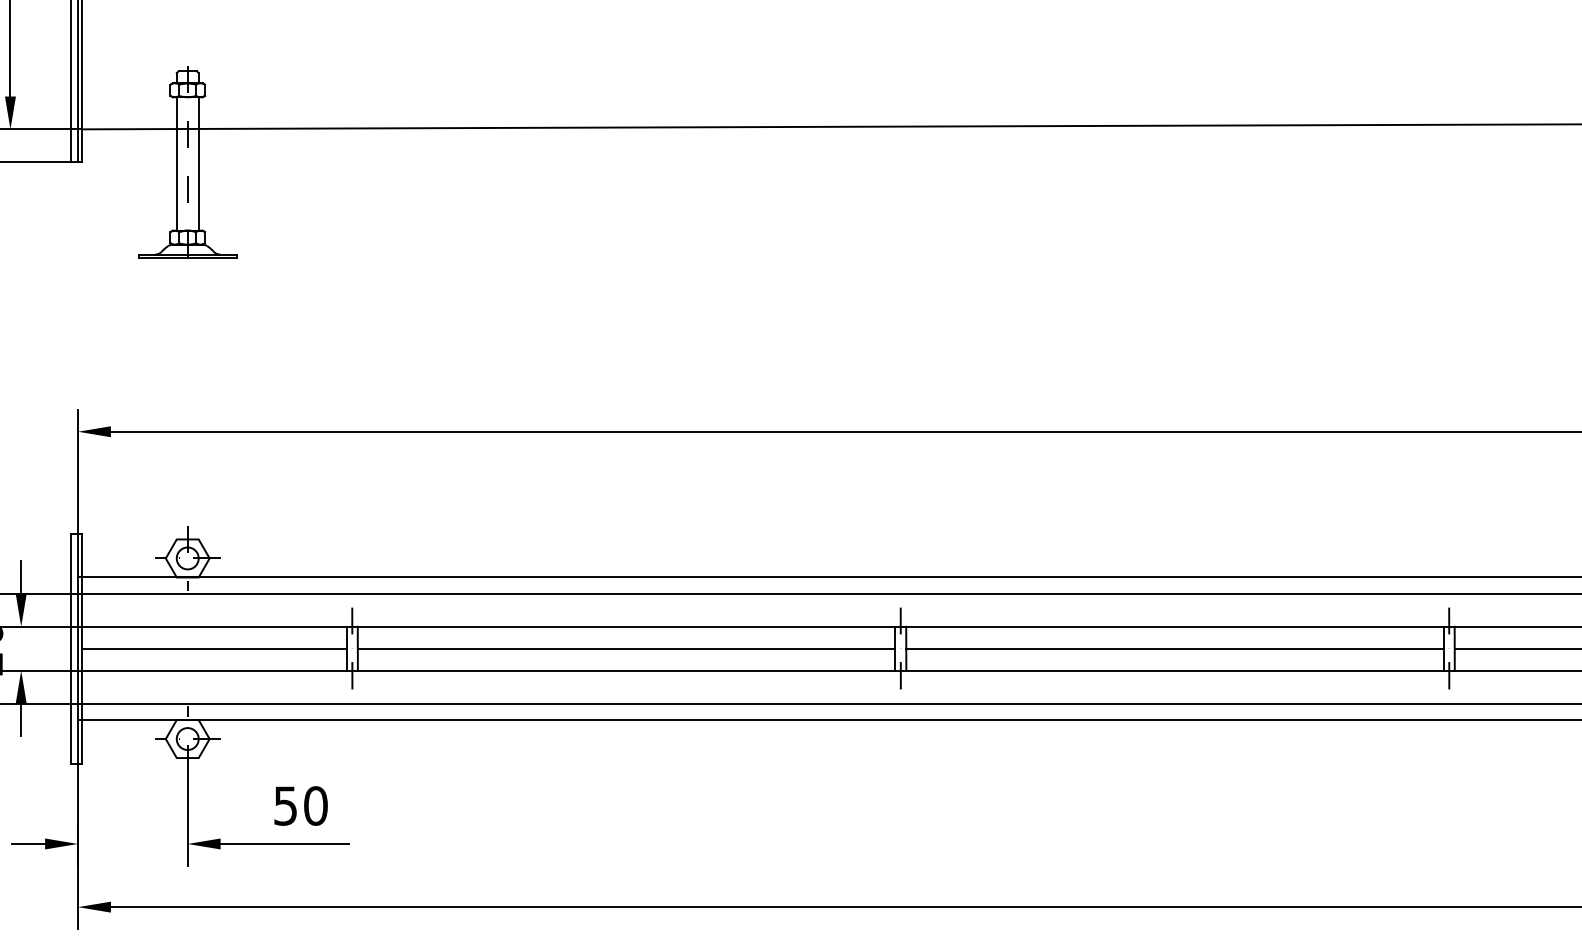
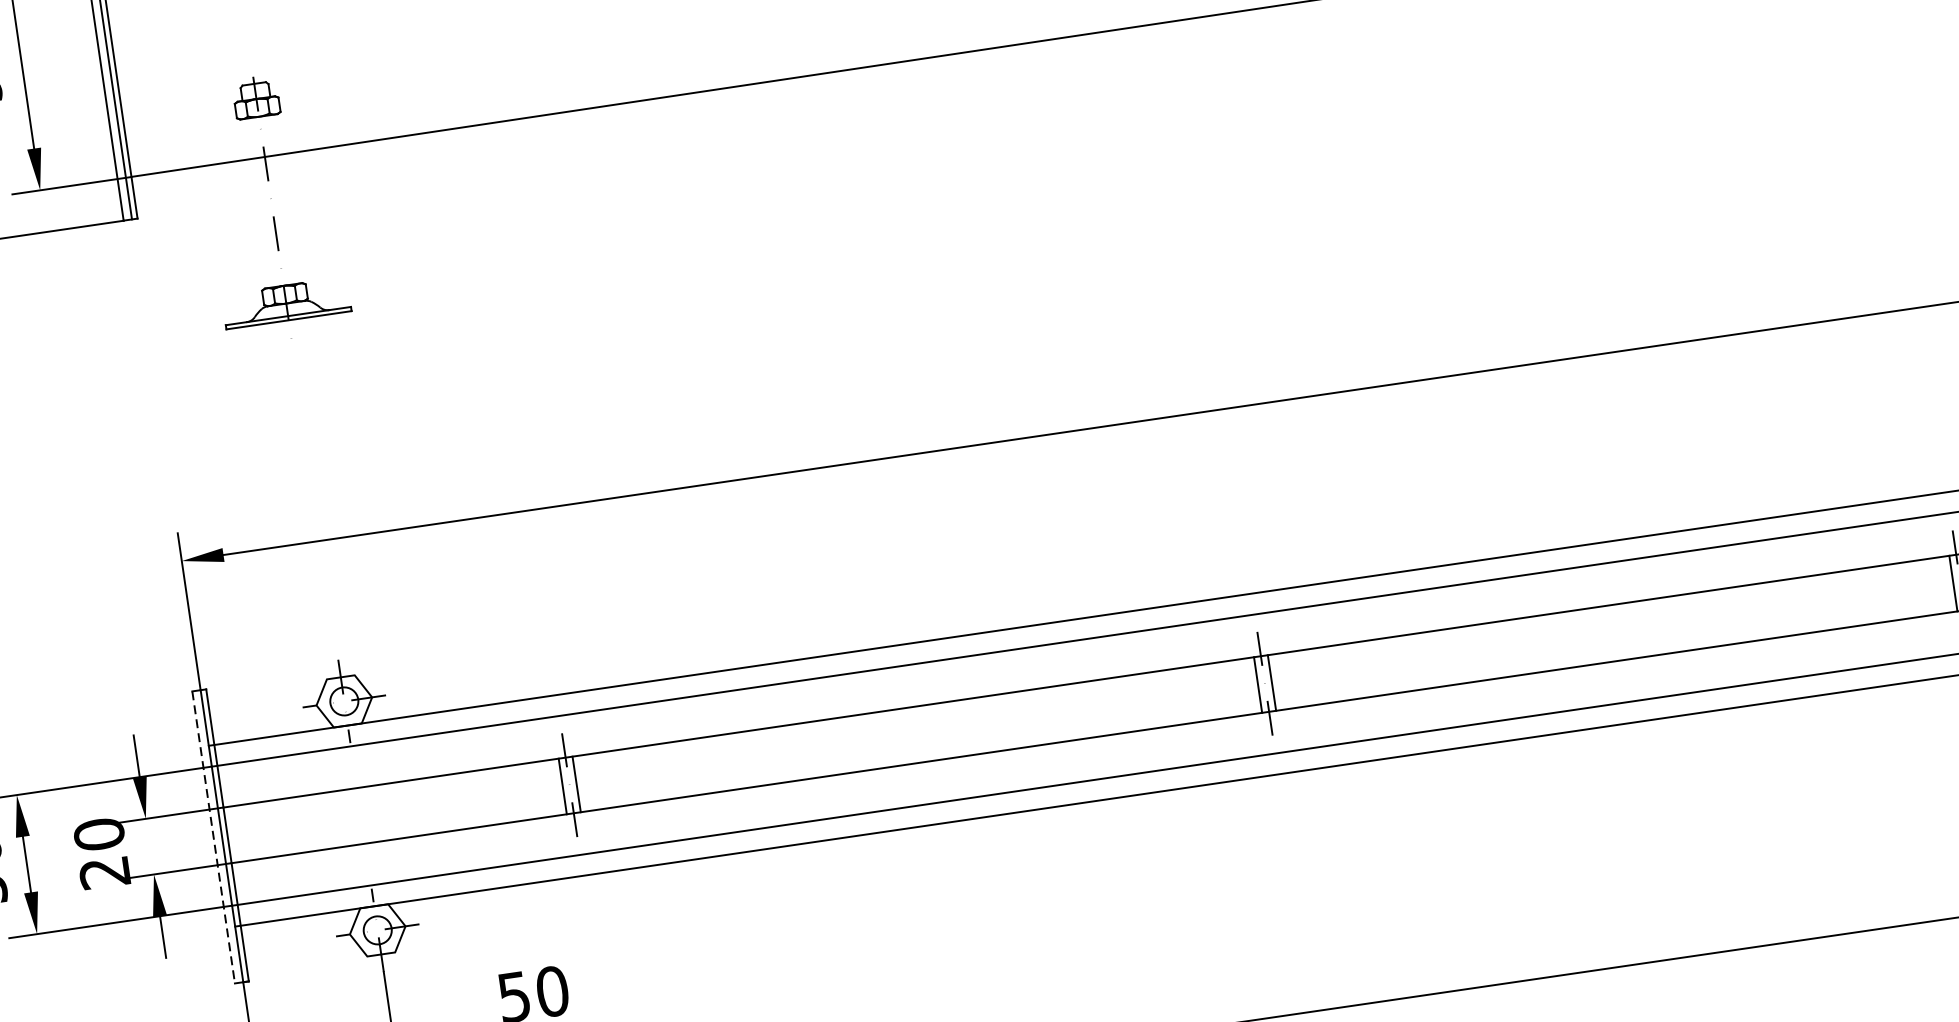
line: (176, 163) -> (257, 202), removed
line: (198, 163) -> (284, 198), removed
line: (214, 648) -> (394, 810), removed
line: (626, 648) -> (917, 734), removed
line: (1174, 648) -> (1611, 633), removed
line: (71, 649) -> (213, 838), solid -> dashed

